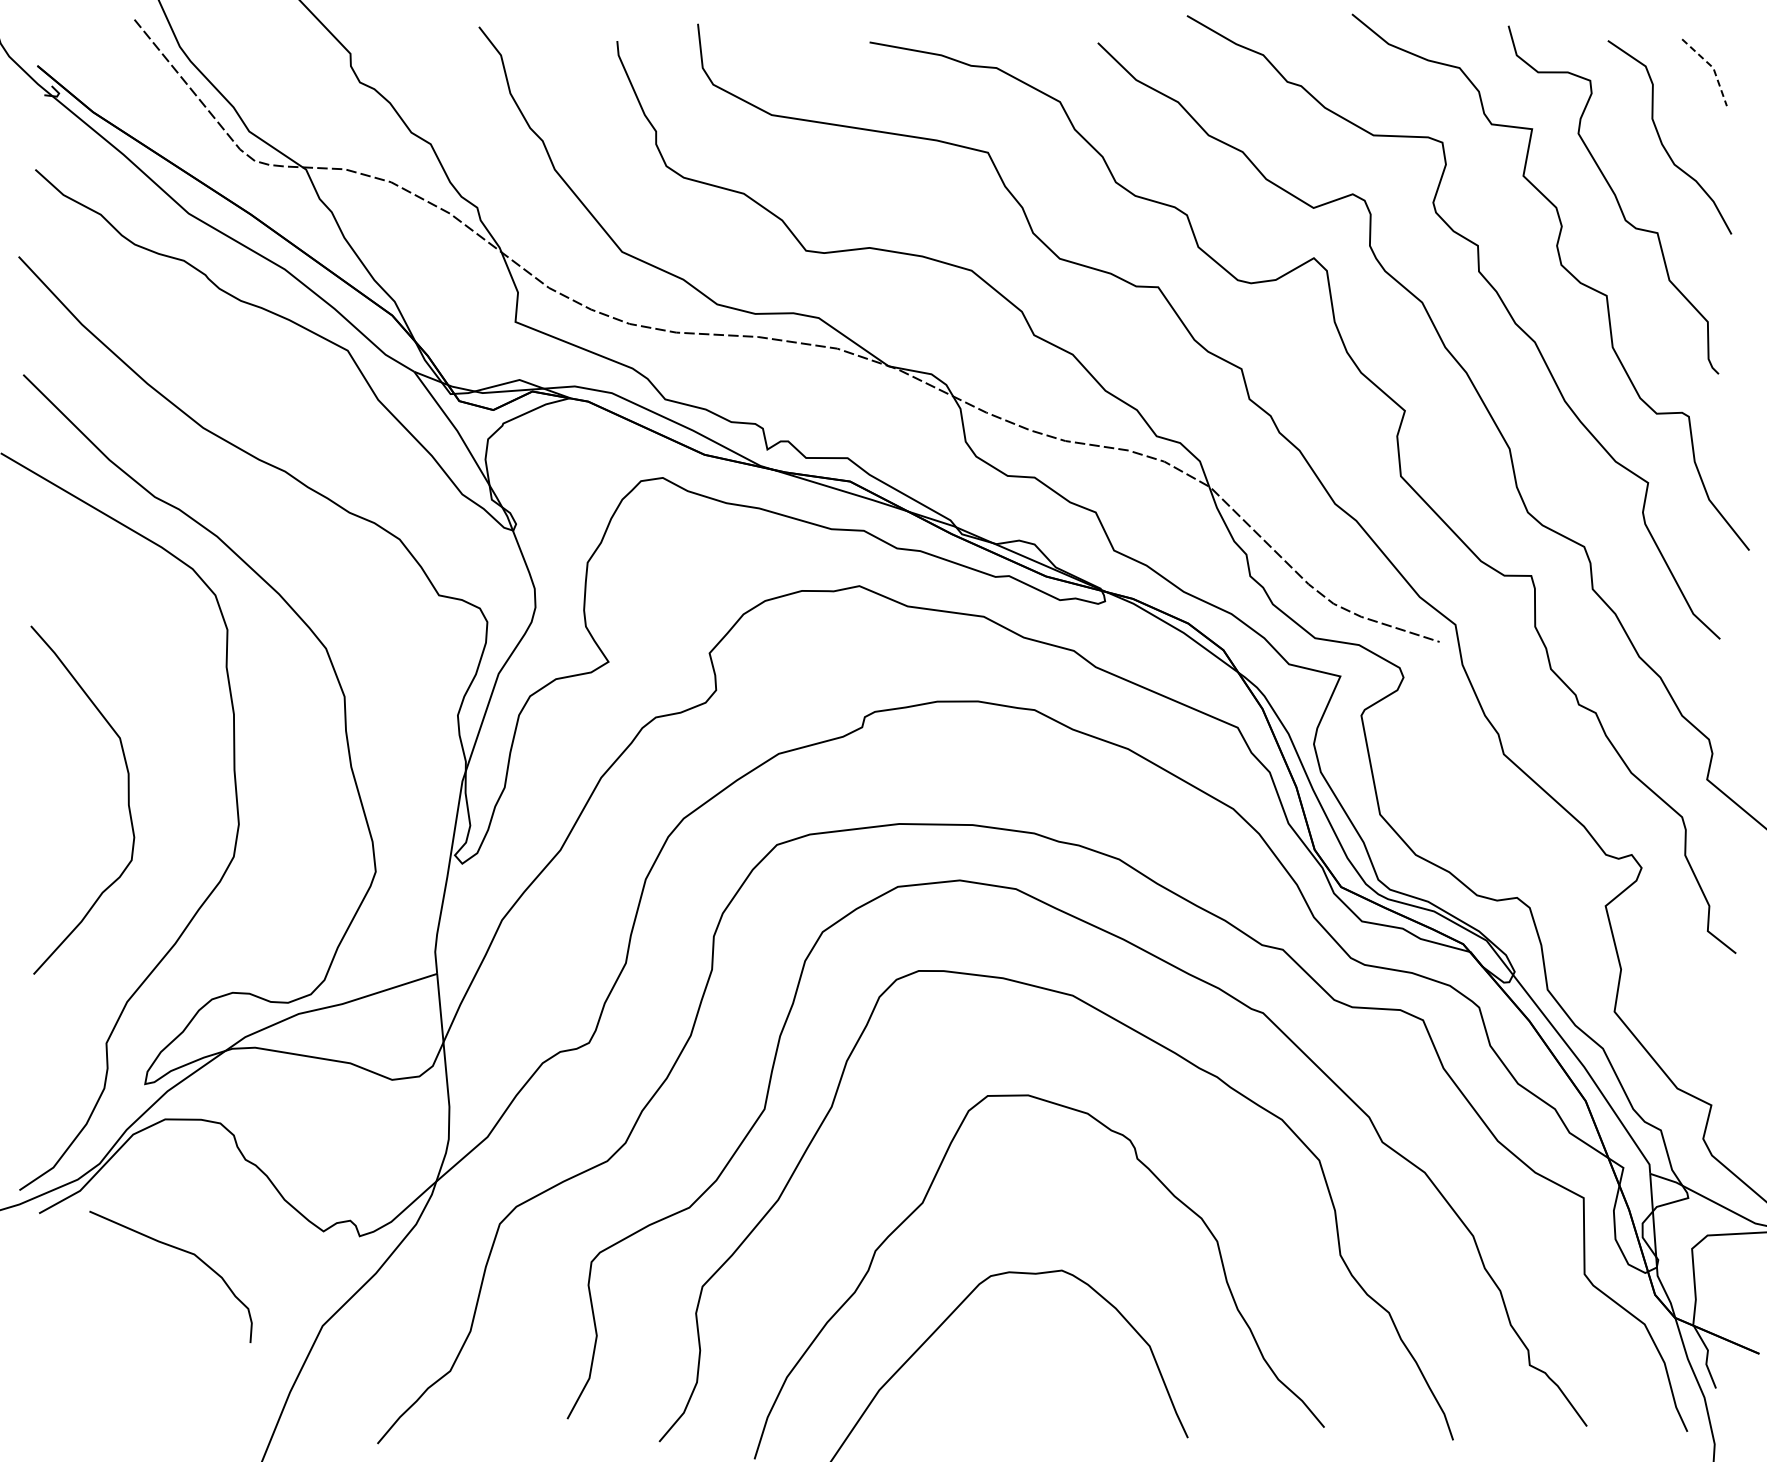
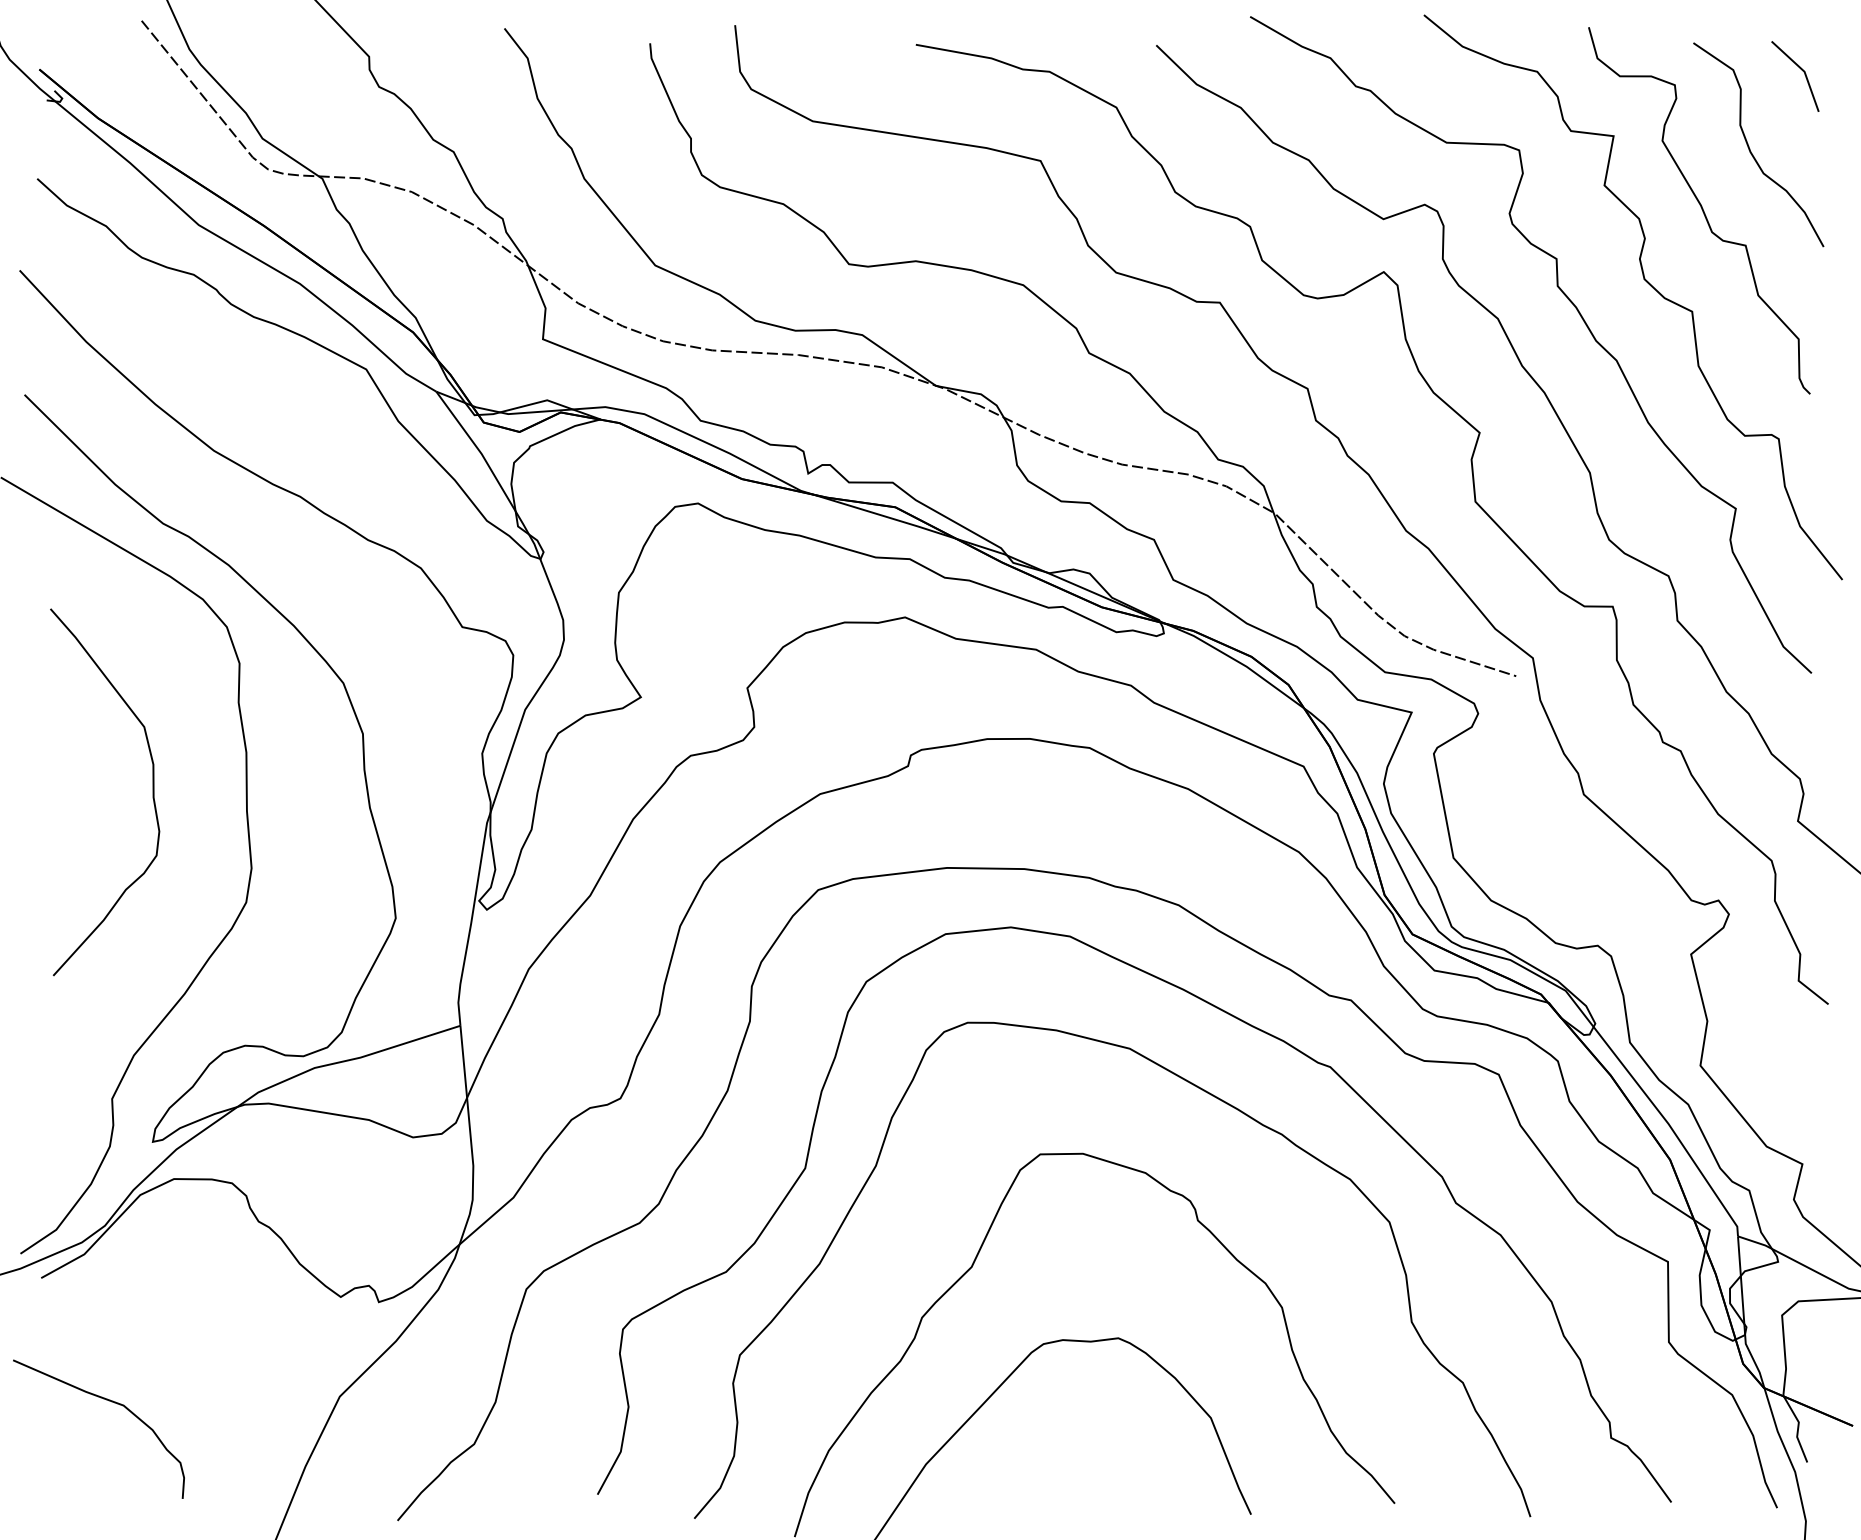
line: (1713, 68) -> (1804, 72), dashed -> solid
curve: (127, 799) -> (152, 791), moved
curve: (182, 1251) -> (111, 1402), moved

